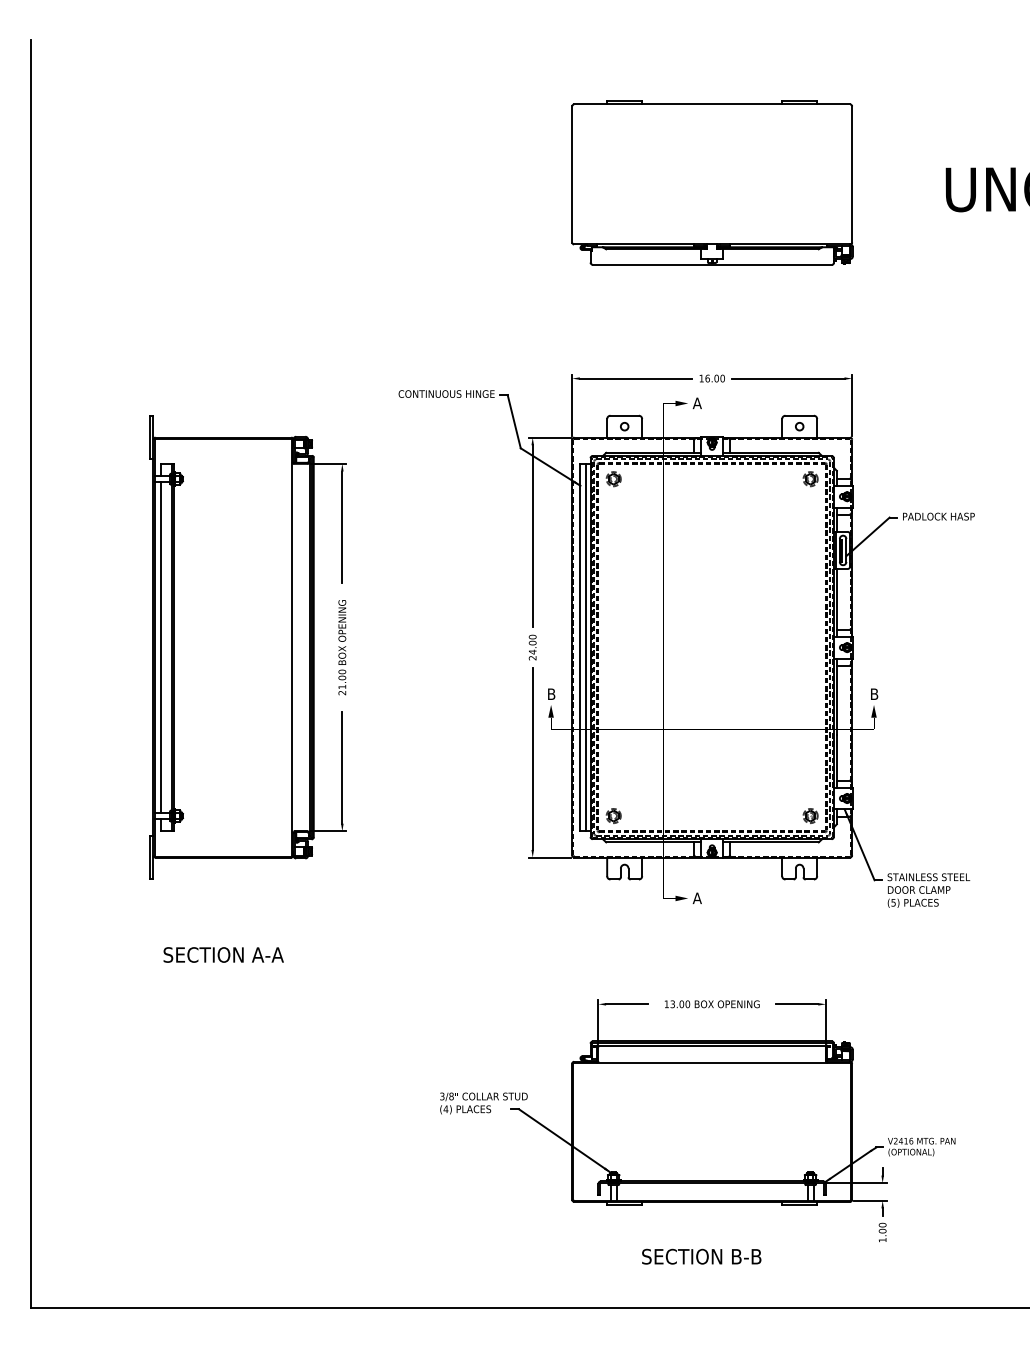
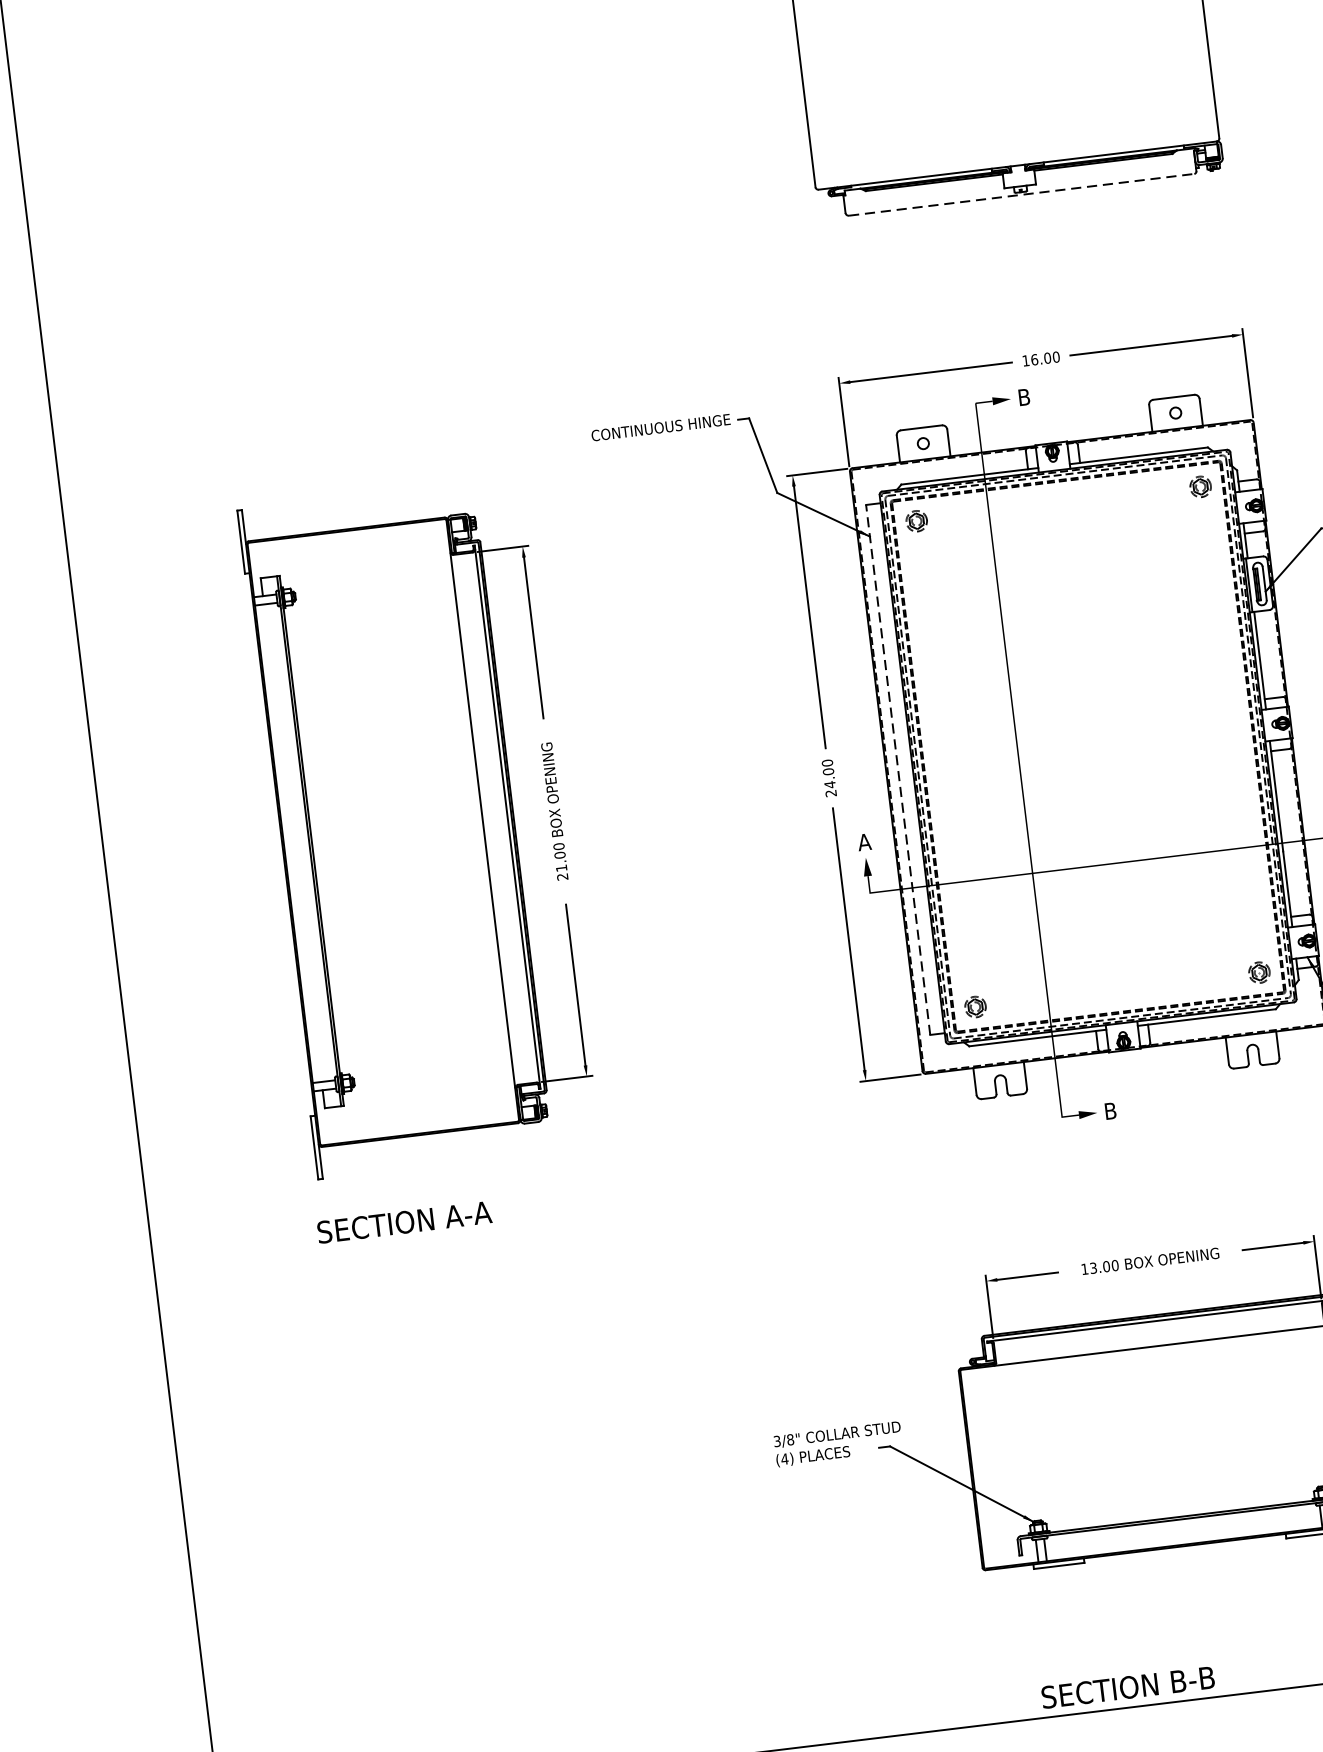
line: (712, 264) -> (1021, 194), solid -> dashed
text: (696, 403) -> (1022, 397), A -> B
line: (160, 647) -> (292, 843), removed
line: (580, 647) -> (898, 769), solid -> dashed
line: (585, 647) -> (905, 768), removed
text: (551, 693) -> (864, 841), B -> A
text: (696, 898) -> (1109, 1111), A -> B
text: (223, 954) -> (404, 1221), moved
text: (701, 1256) -> (1127, 1687), moved

